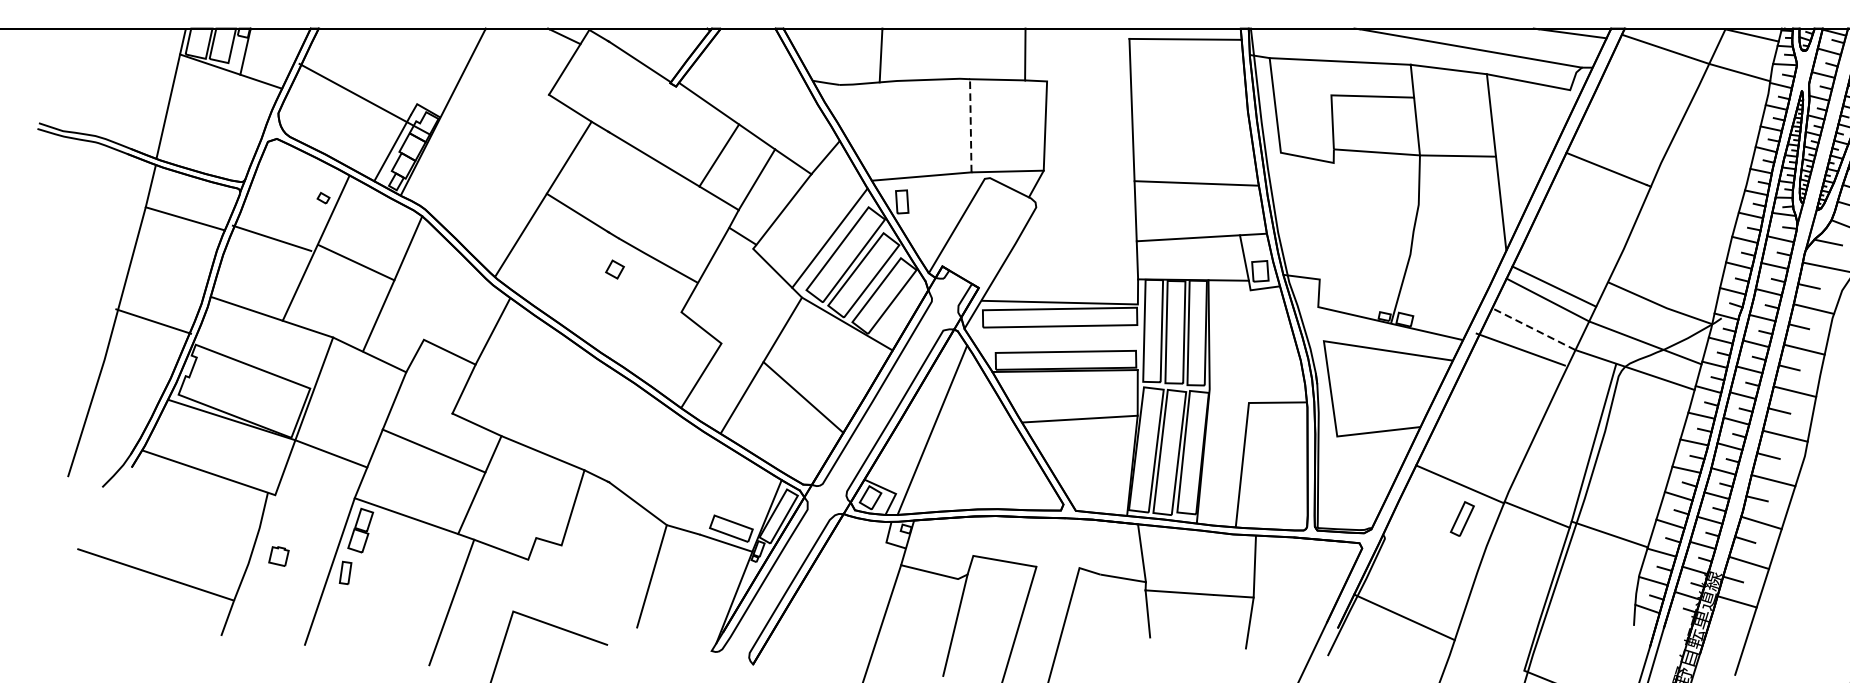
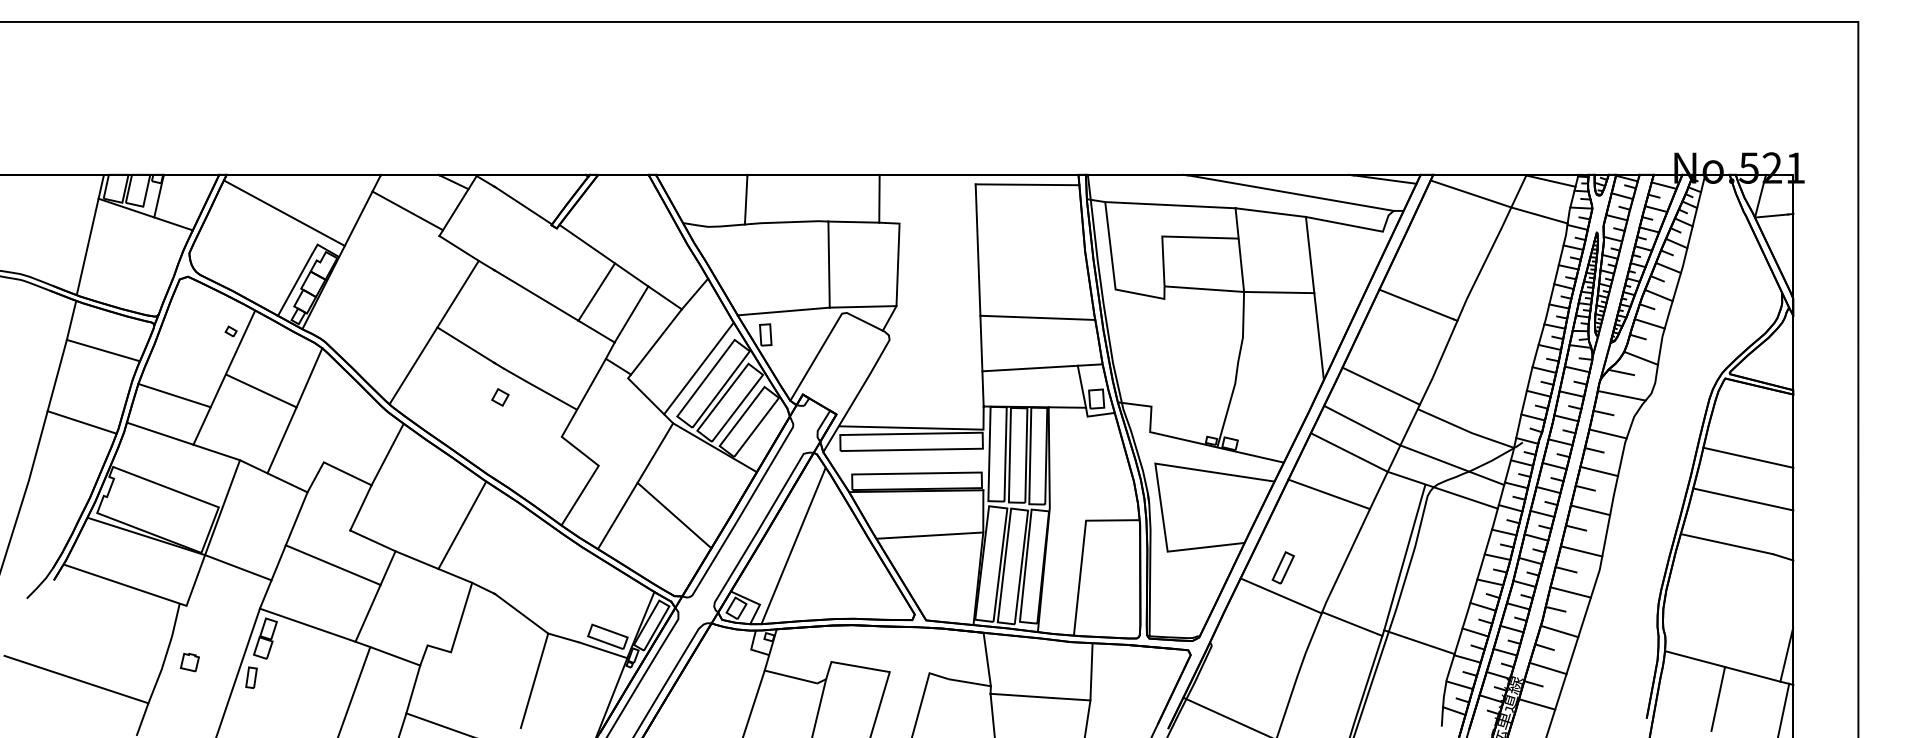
line: (514, 67) -> (407, 210), added
line: (364, 98) -> (283, 212), moved
line: (971, 125) -> (829, 264), dashed -> solid
line: (271, 238) -> (174, 395), moved
line: (1553, 285) -> (1380, 385), moved
line: (152, 321) -> (81, 422), moved
line: (1532, 329) -> (1348, 452), dashed -> solid
line: (1521, 349) -> (1329, 494), moved
line: (573, 407) -> (462, 524), added
part: (1461, 518) -> (1282, 567), moved
line: (520, 585) -> (413, 689), added

